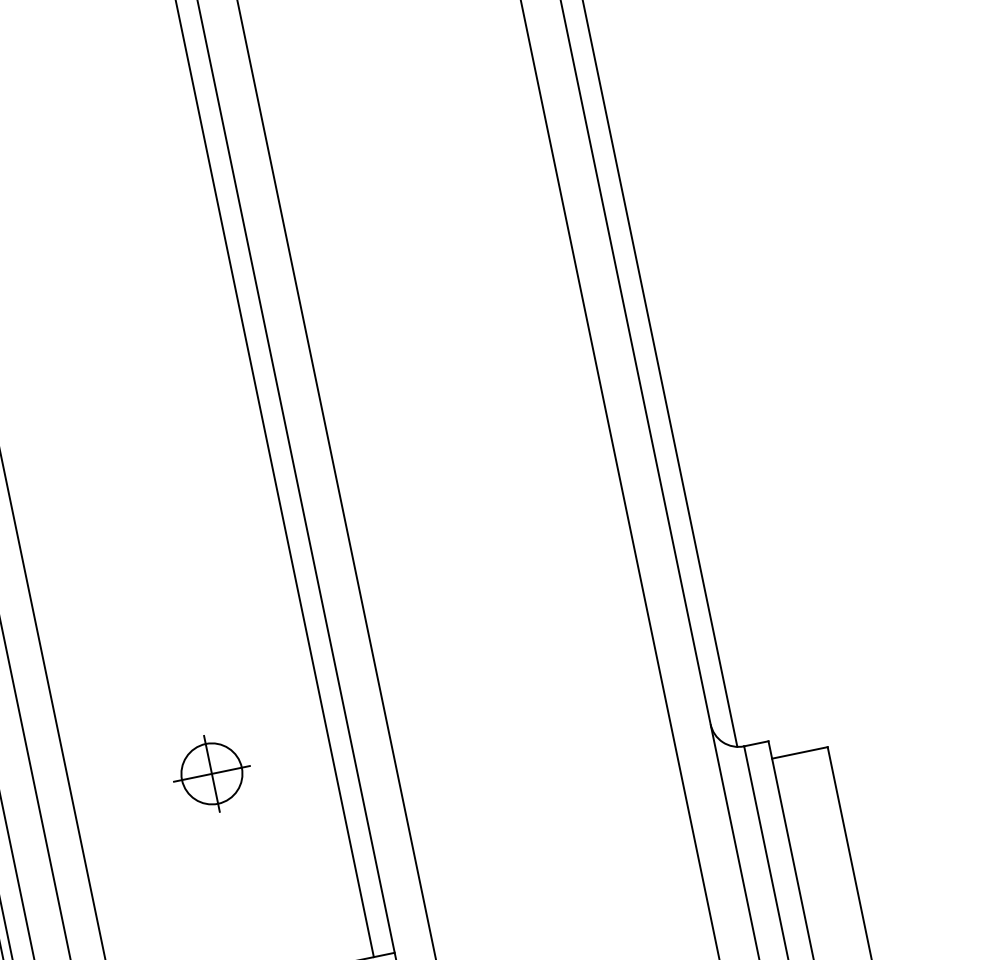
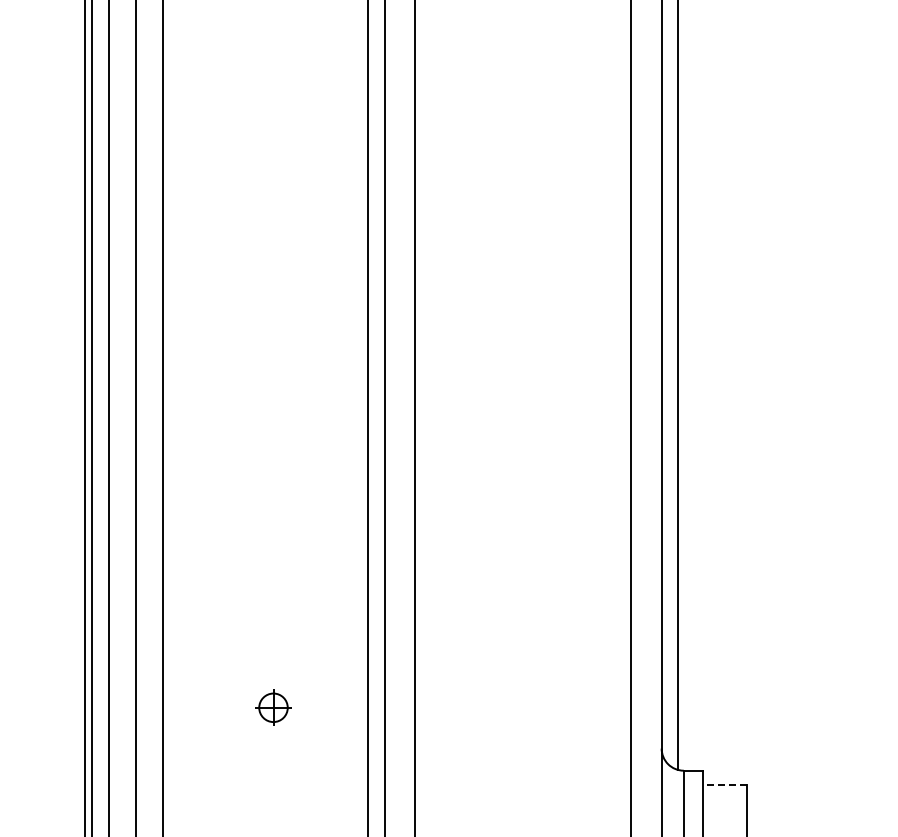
line: (798, 753) -> (724, 784), solid -> dashed
part: (211, 773) -> (273, 707), size x0.6

